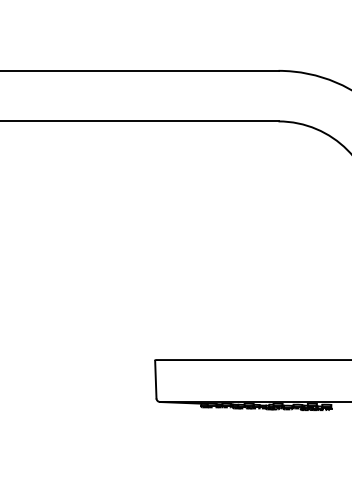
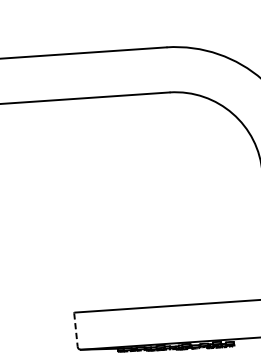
line: (155, 379) -> (75, 329), solid -> dashed

